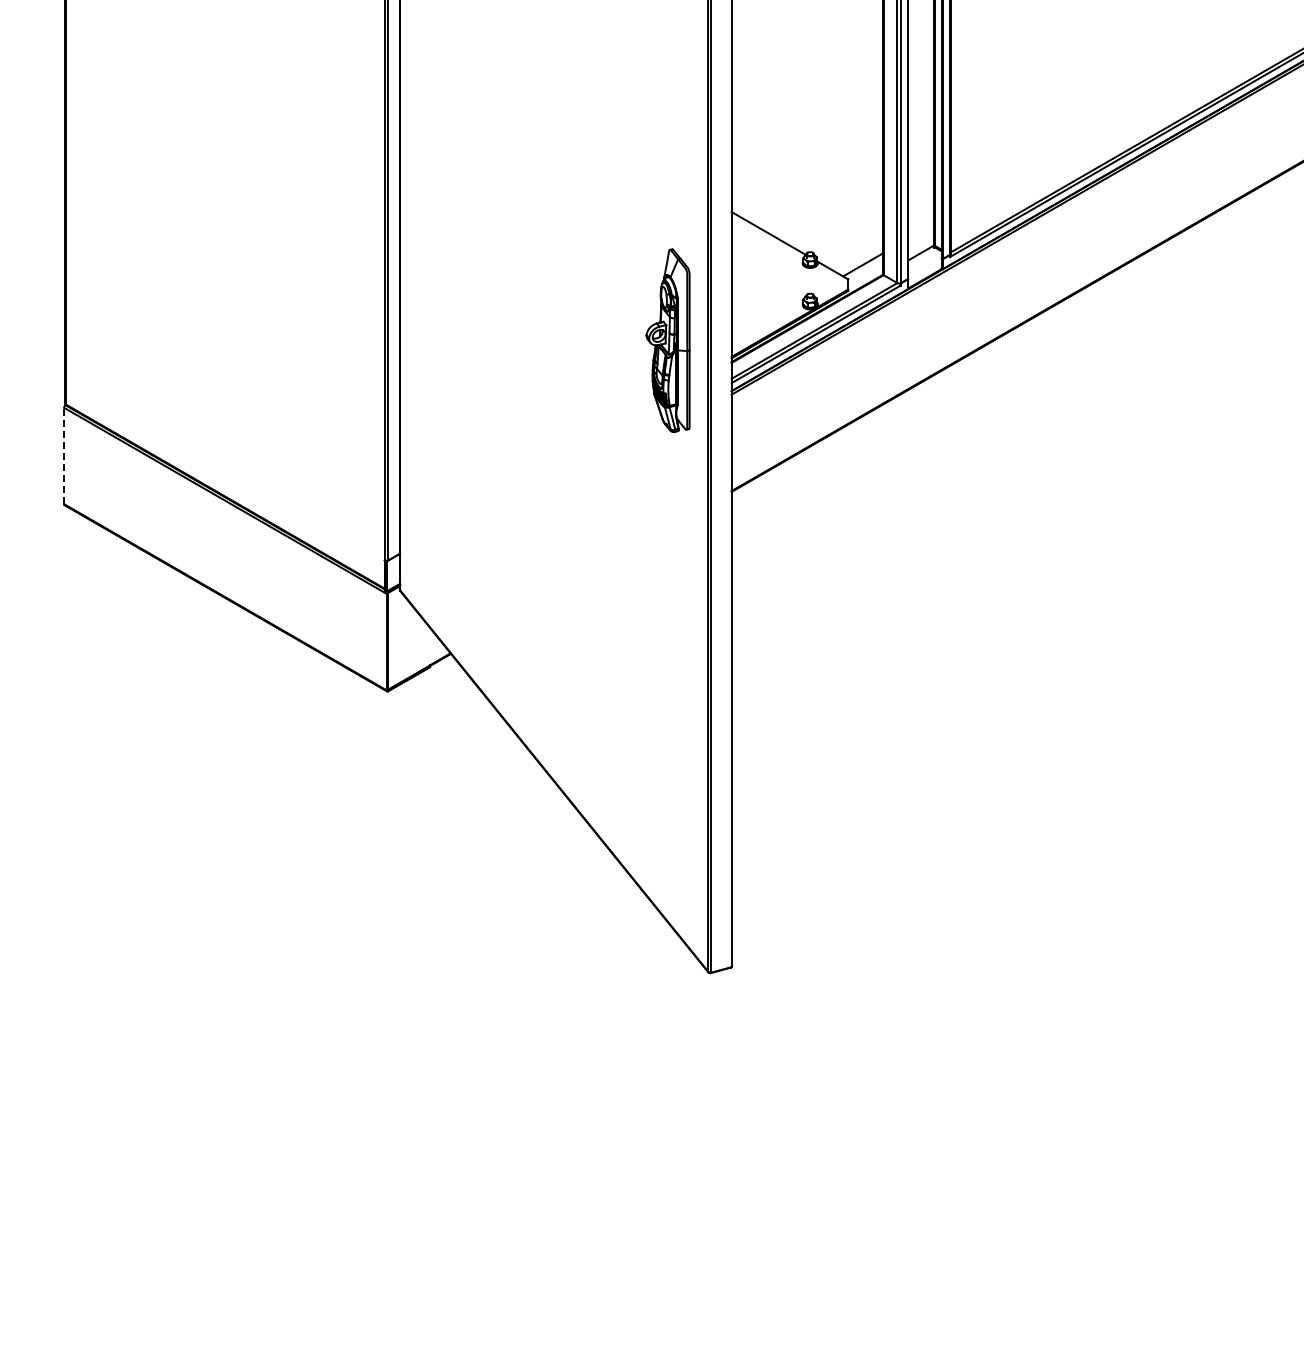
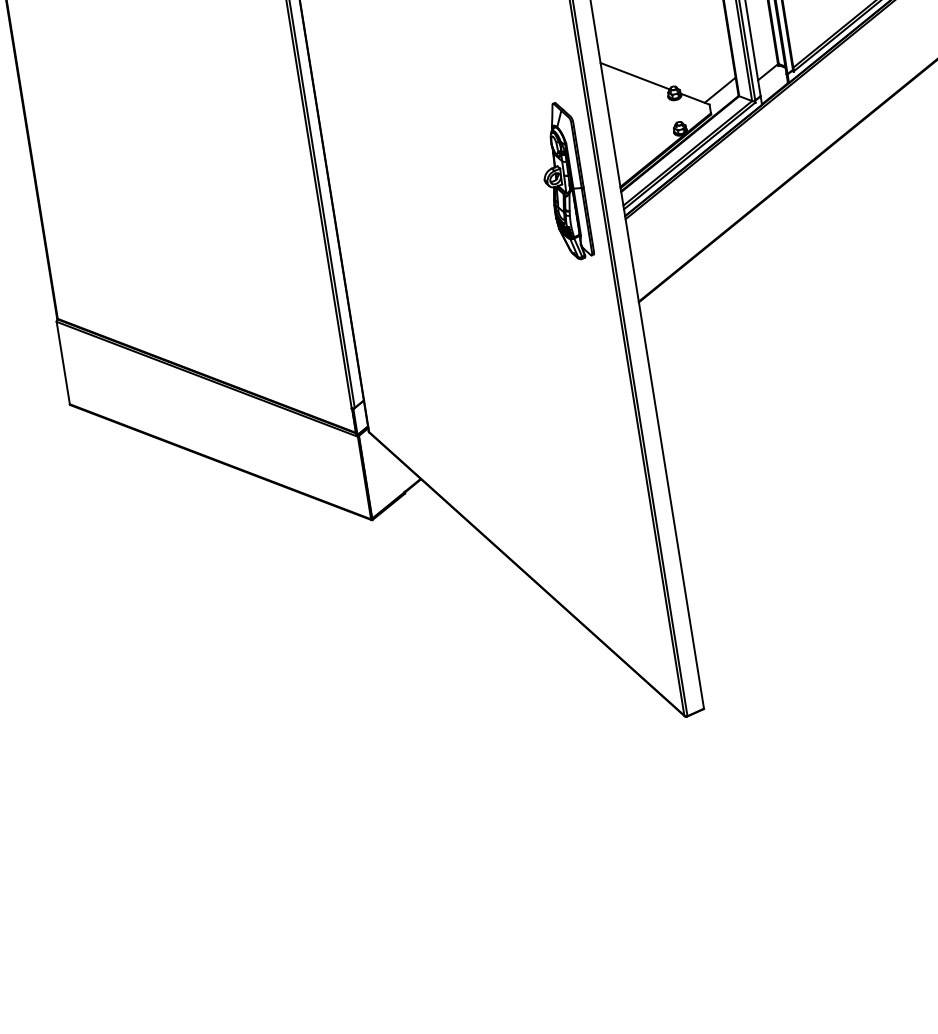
line: (64, 455) -> (63, 362), dashed -> solid

